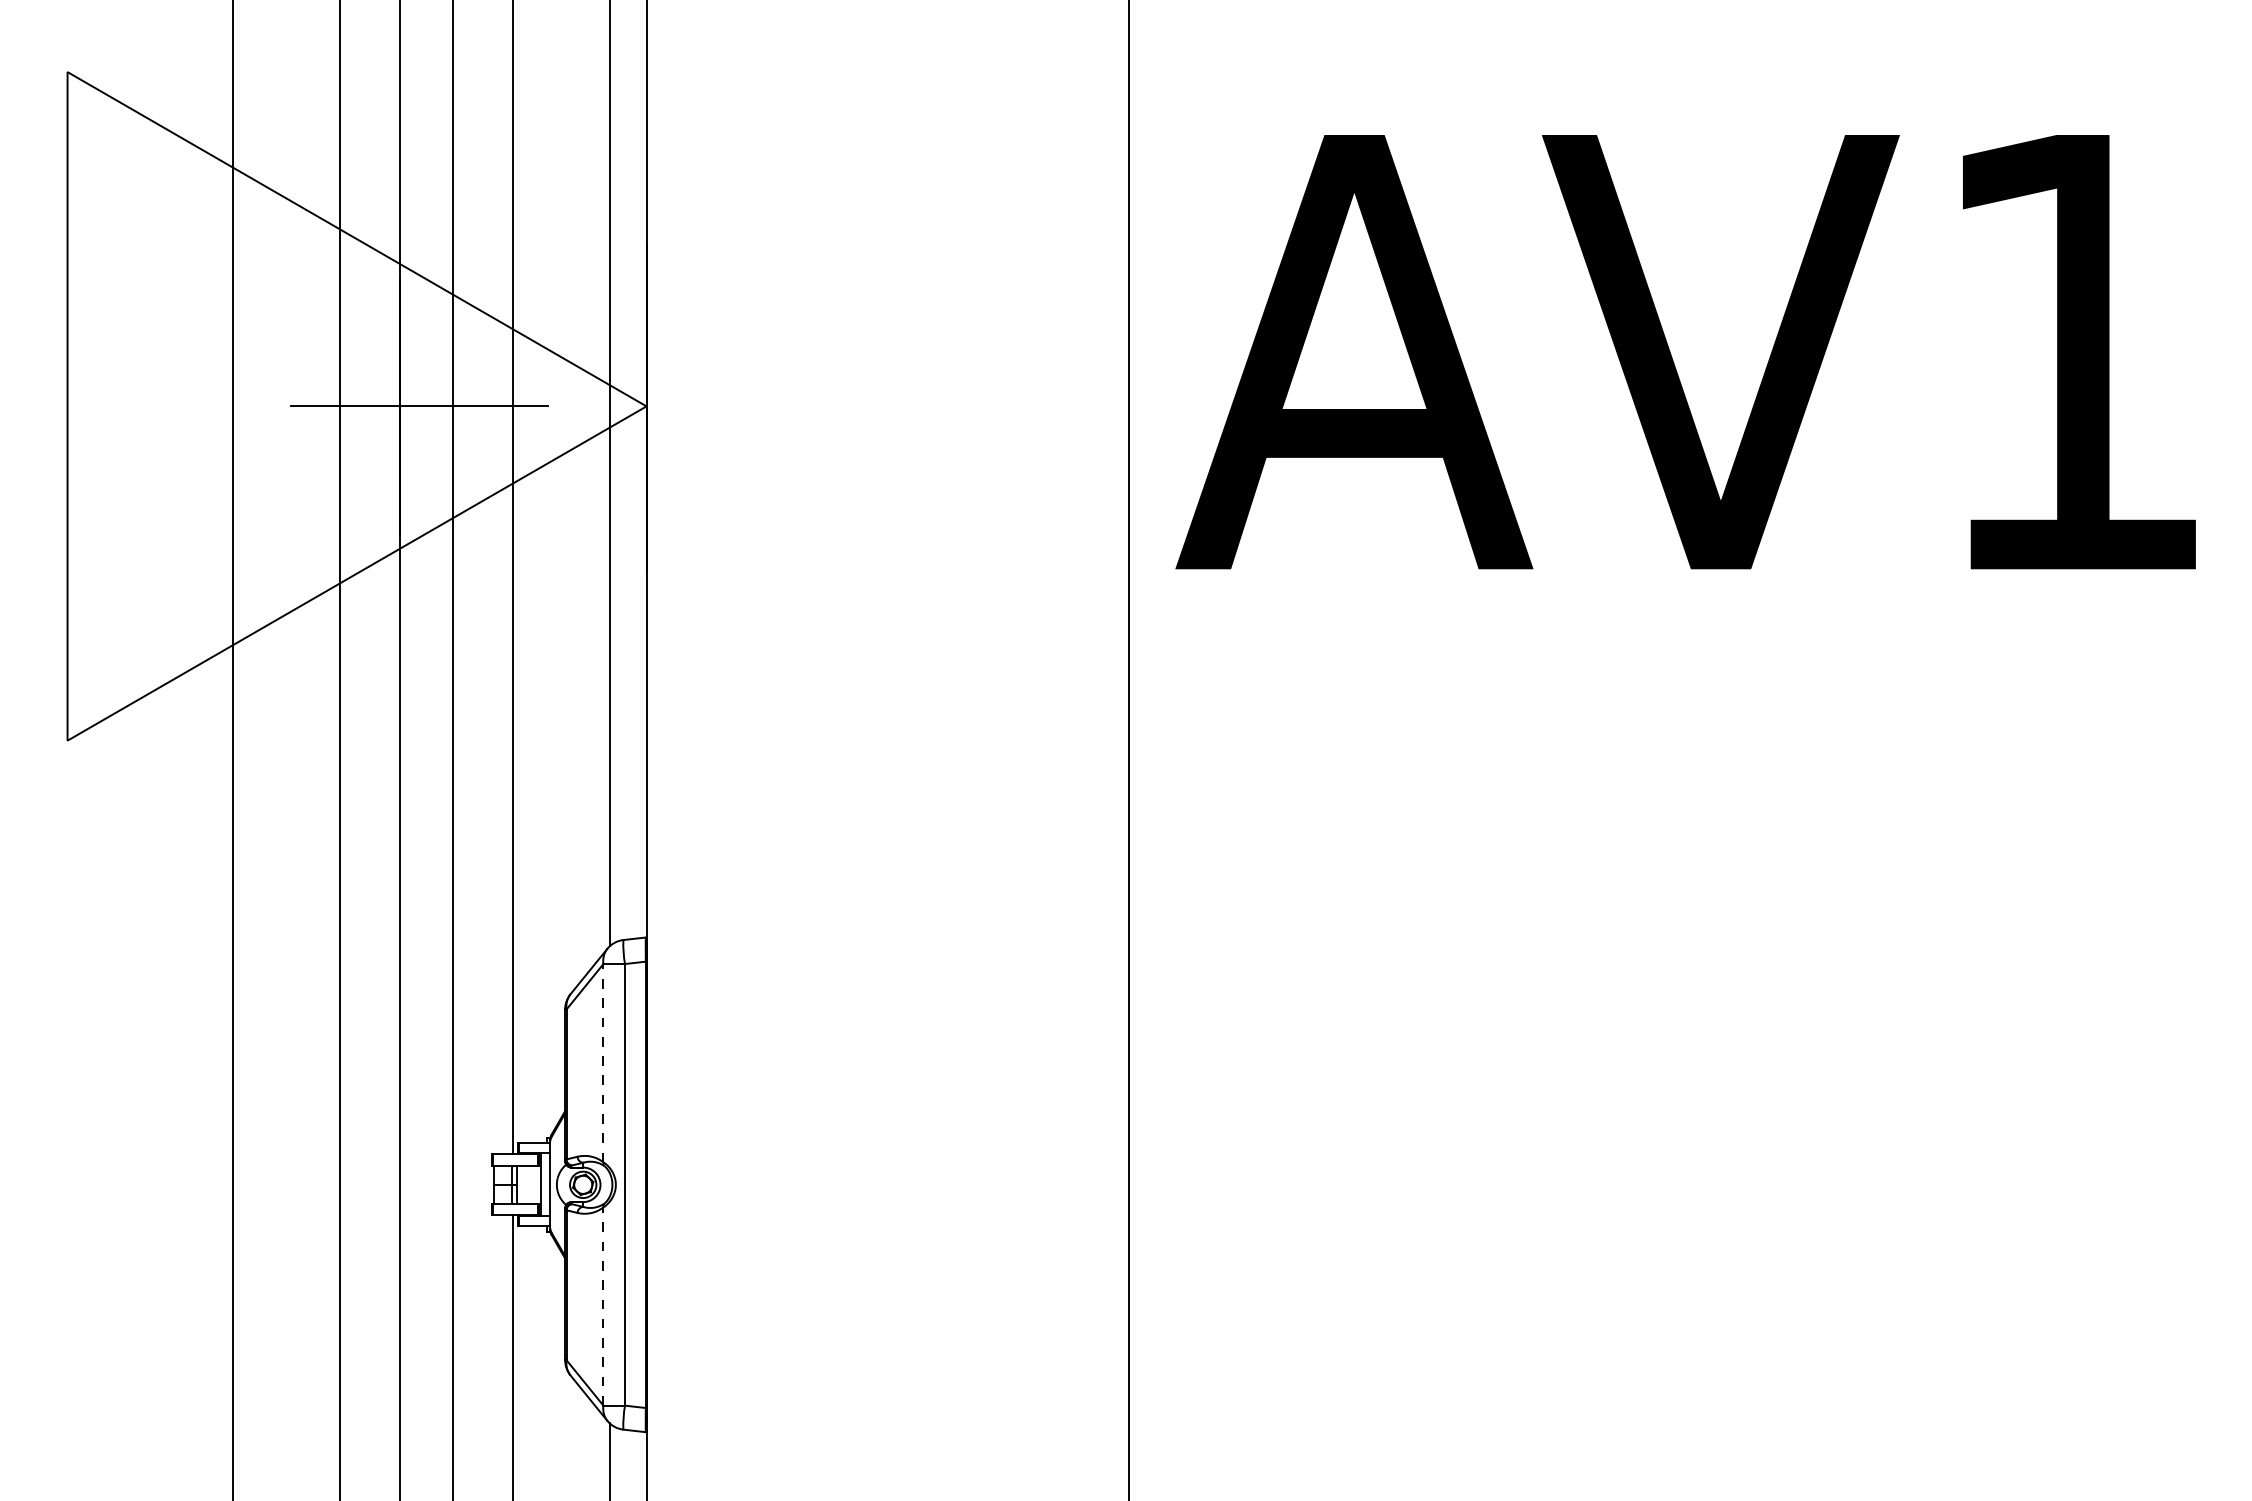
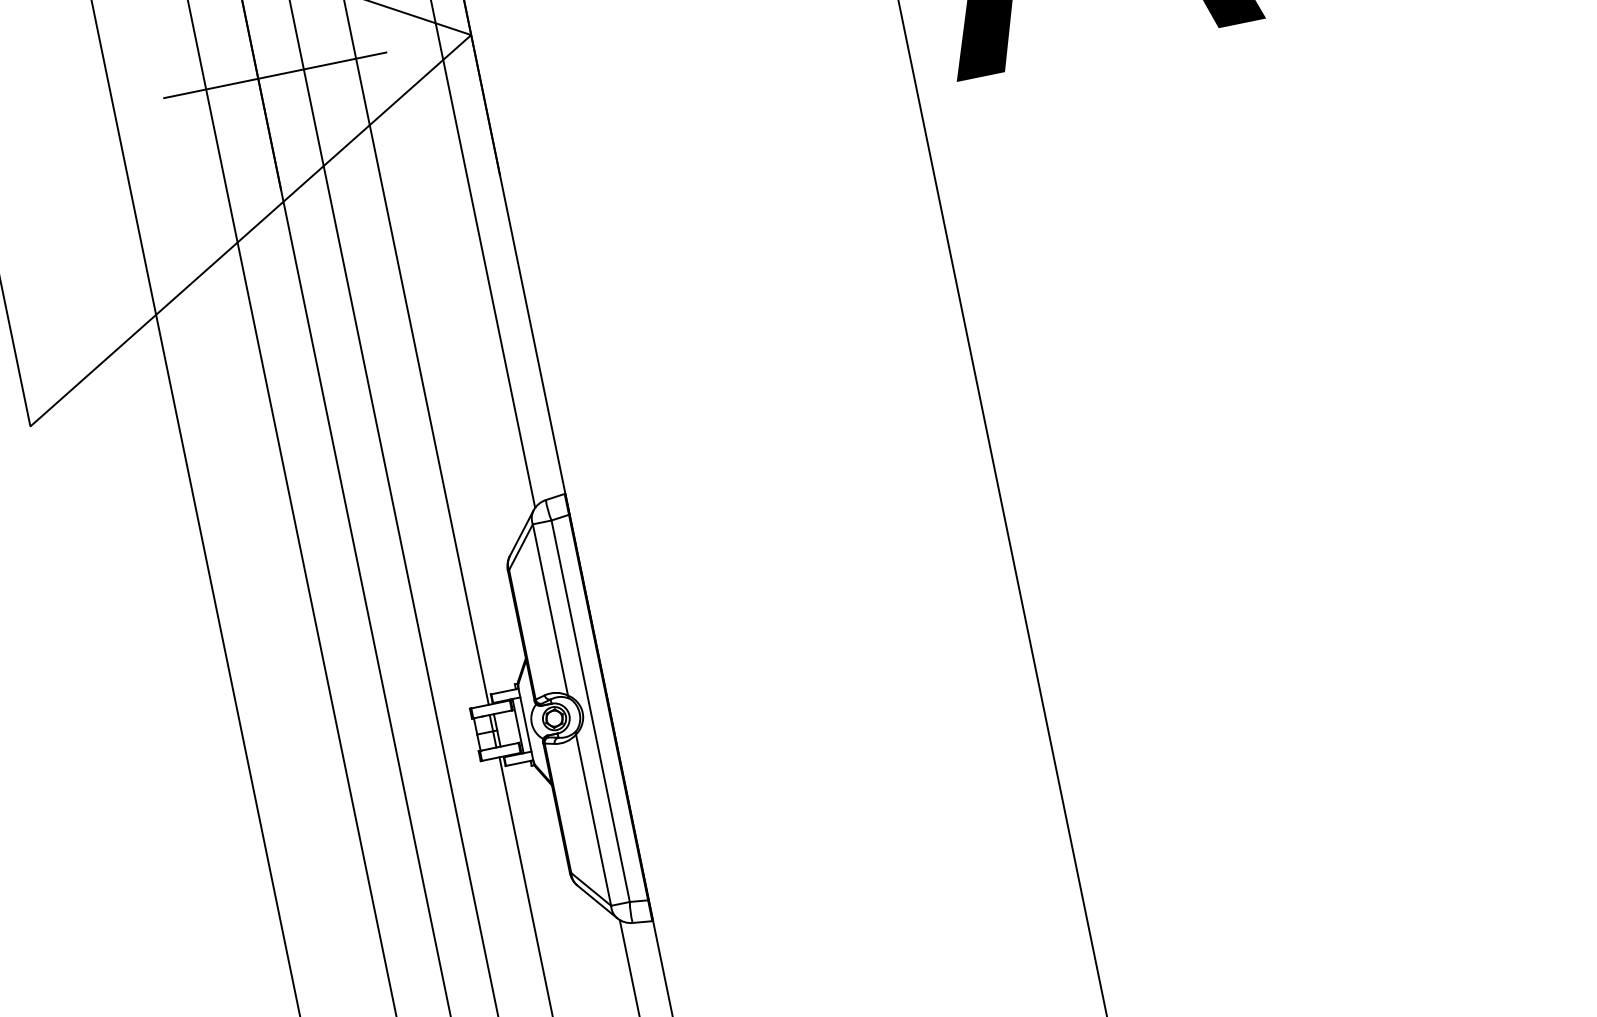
line: (603, 1062) -> (550, 609), dashed -> solid
line: (603, 1306) -> (593, 820), dashed -> solid

